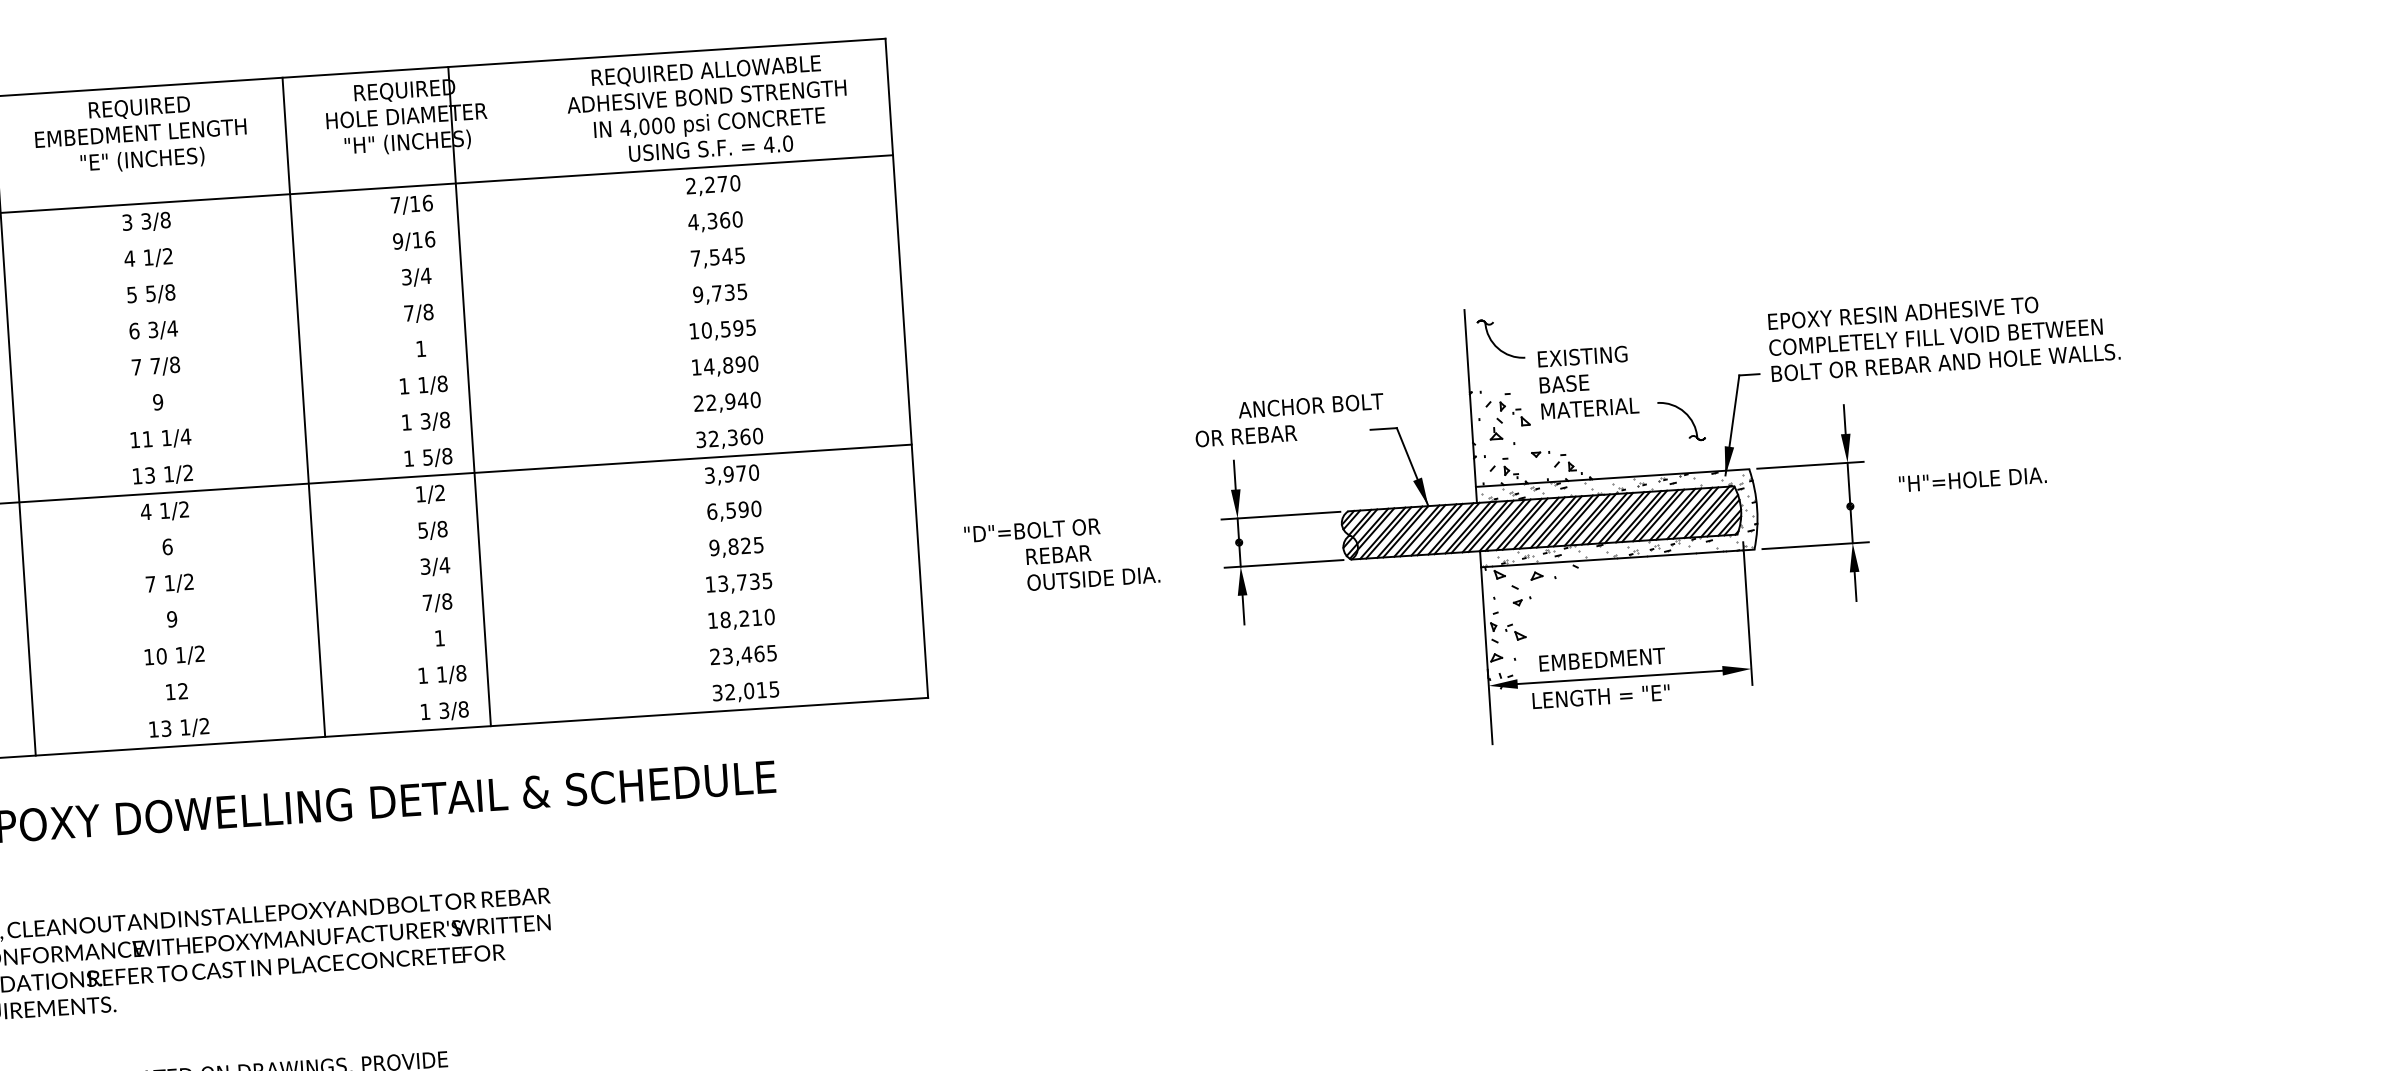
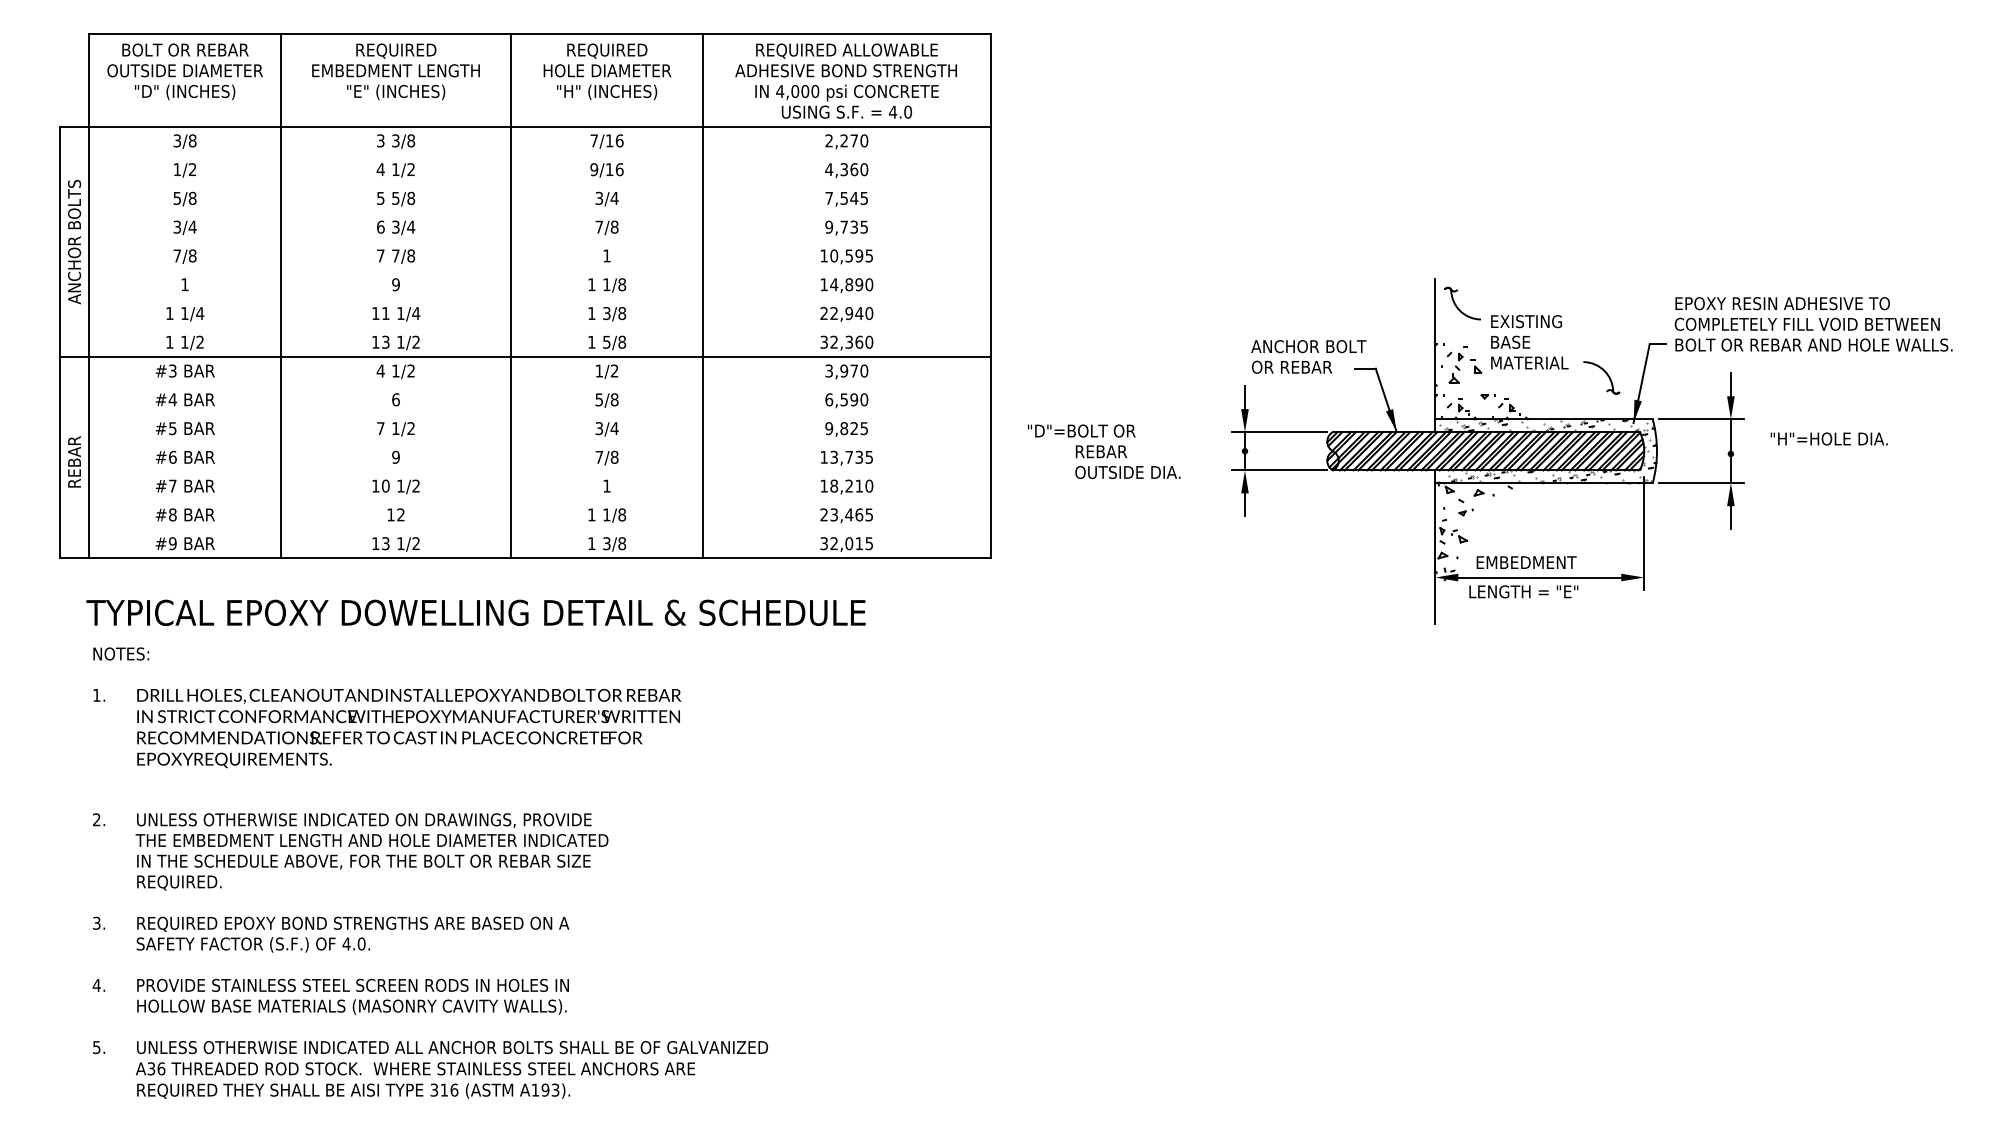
line: (469, 396) -> (702, 296), moved
text: (1246, 435) -> (1292, 366), moved

